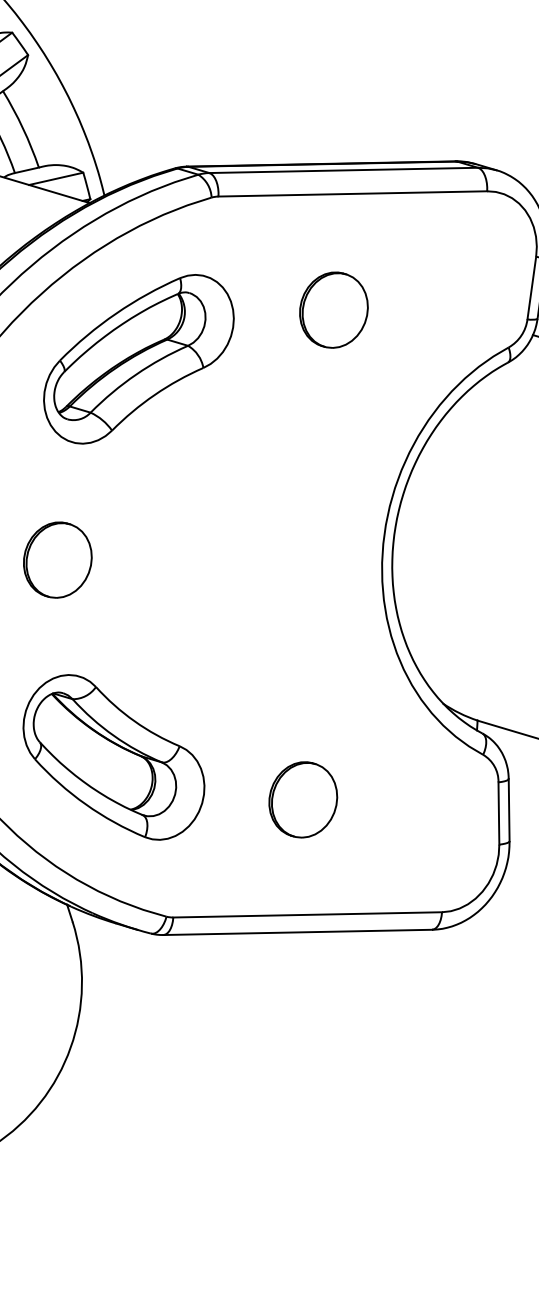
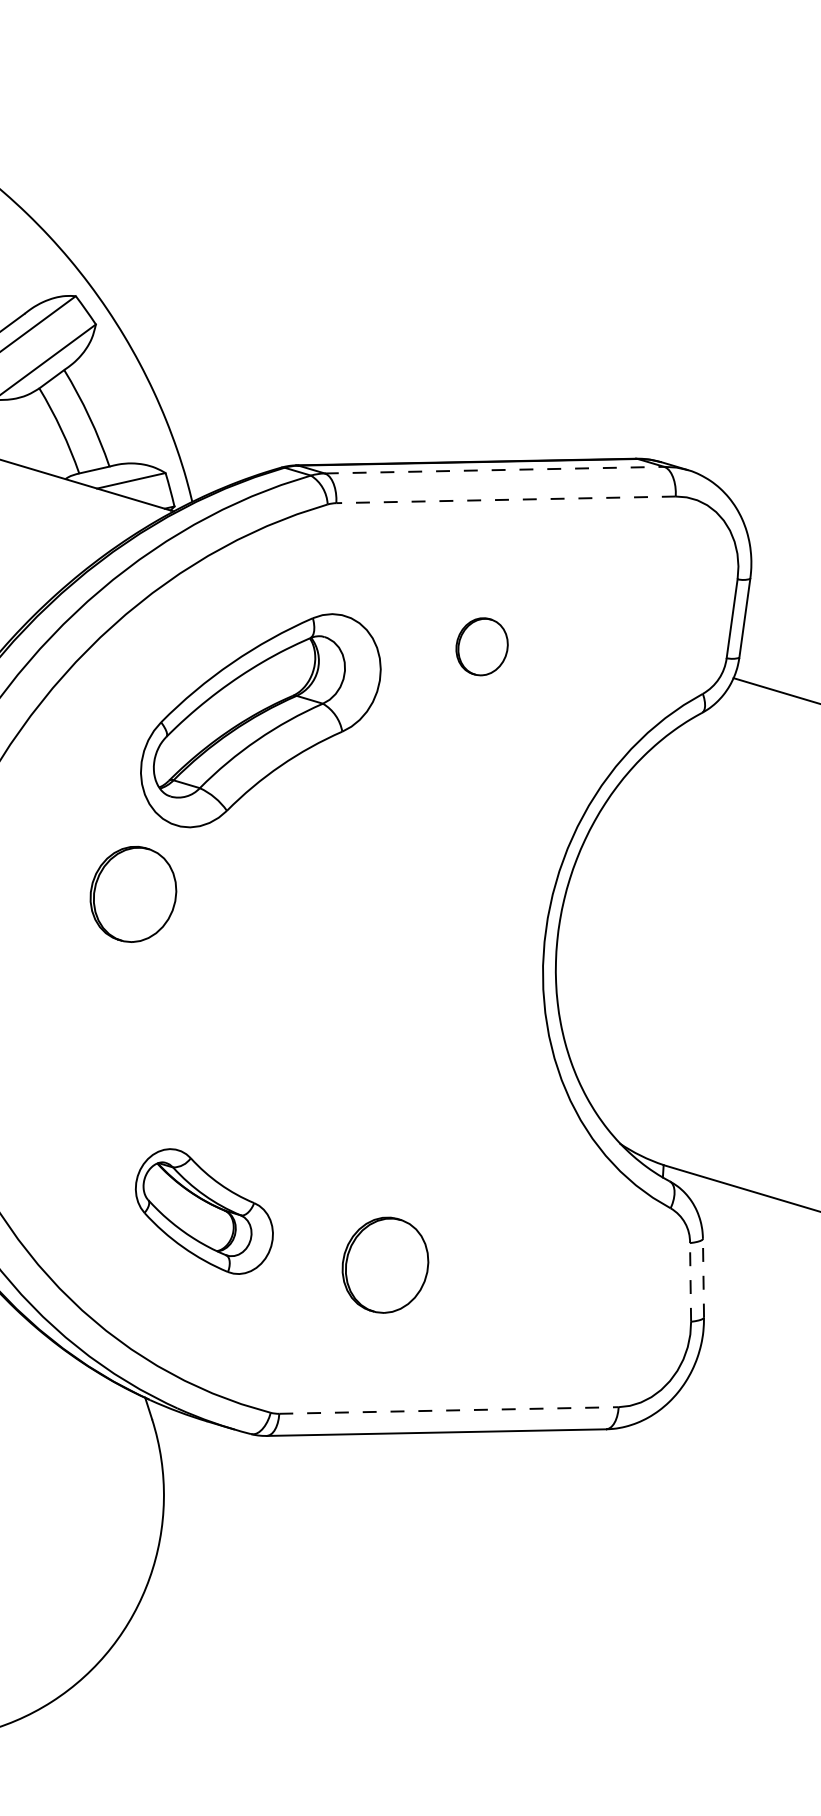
line: (343, 170) -> (494, 470), solid -> dashed
line: (353, 193) -> (506, 499), solid -> dashed
part: (333, 310) -> (481, 646), size x0.6
part: (138, 359) -> (260, 720), moved
part: (57, 559) -> (133, 893), moved
part: (114, 757) -> (204, 1211), size x0.6
part: (303, 799) -> (385, 1264), moved
line: (509, 809) -> (703, 1277), solid -> dashed
line: (498, 812) -> (690, 1281), solid -> dashed
line: (308, 914) -> (449, 1410), solid -> dashed

